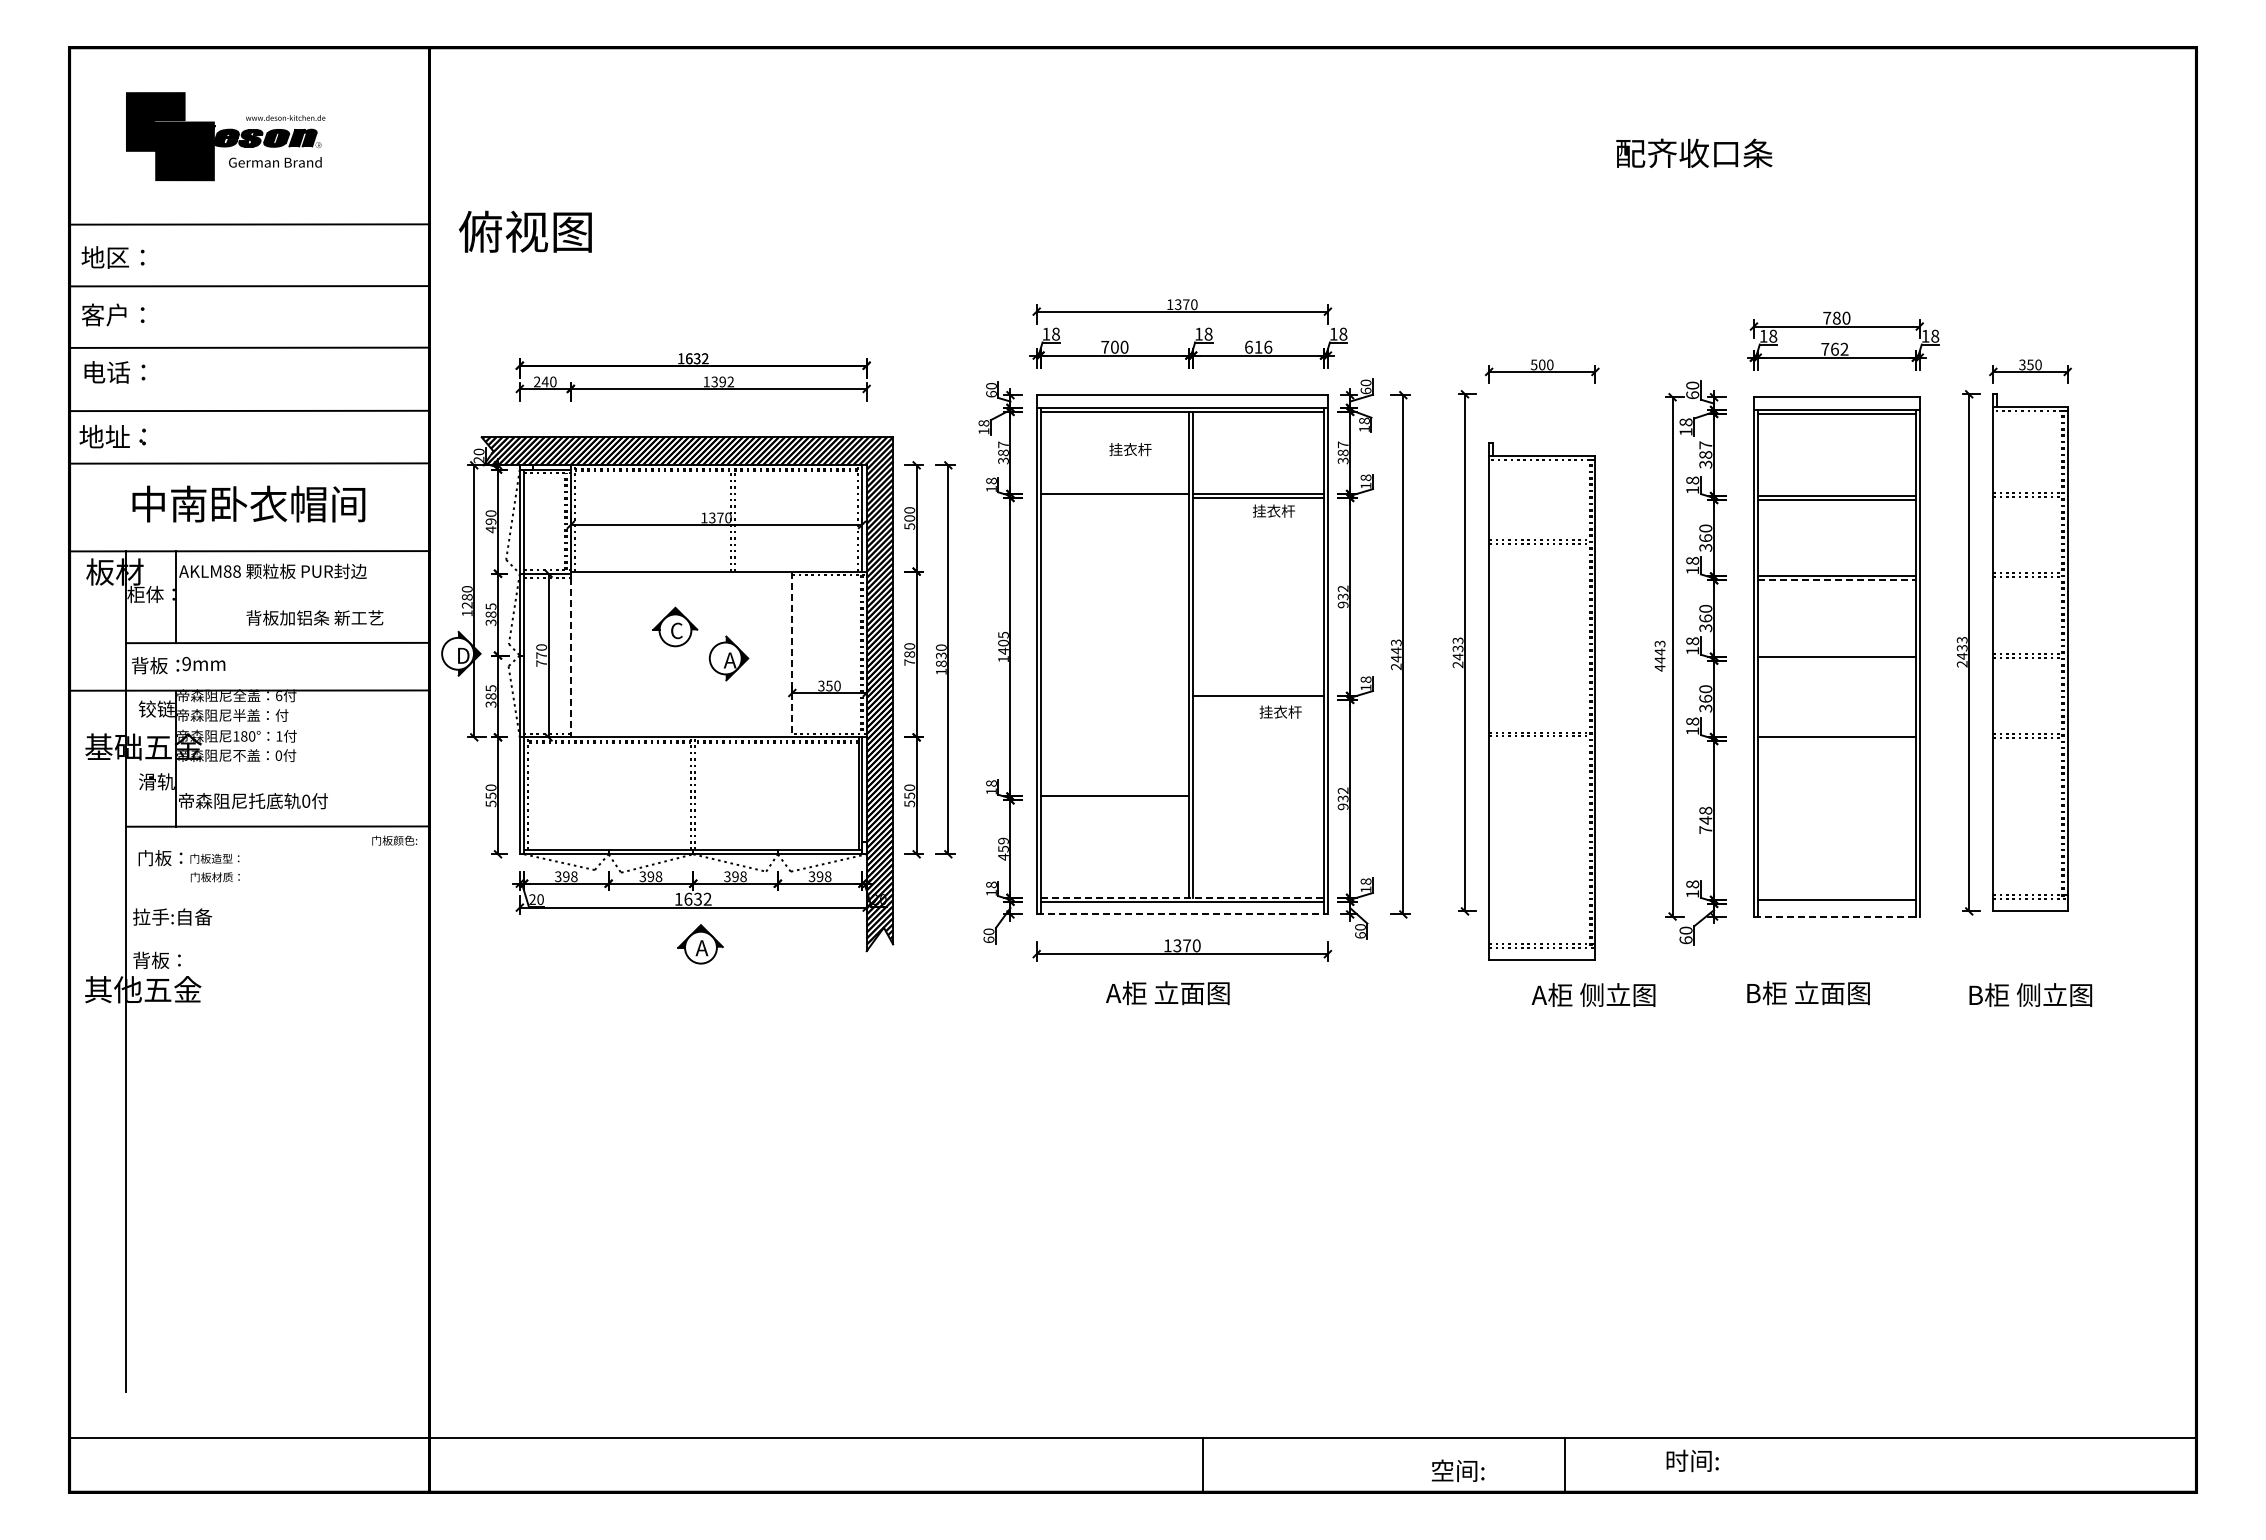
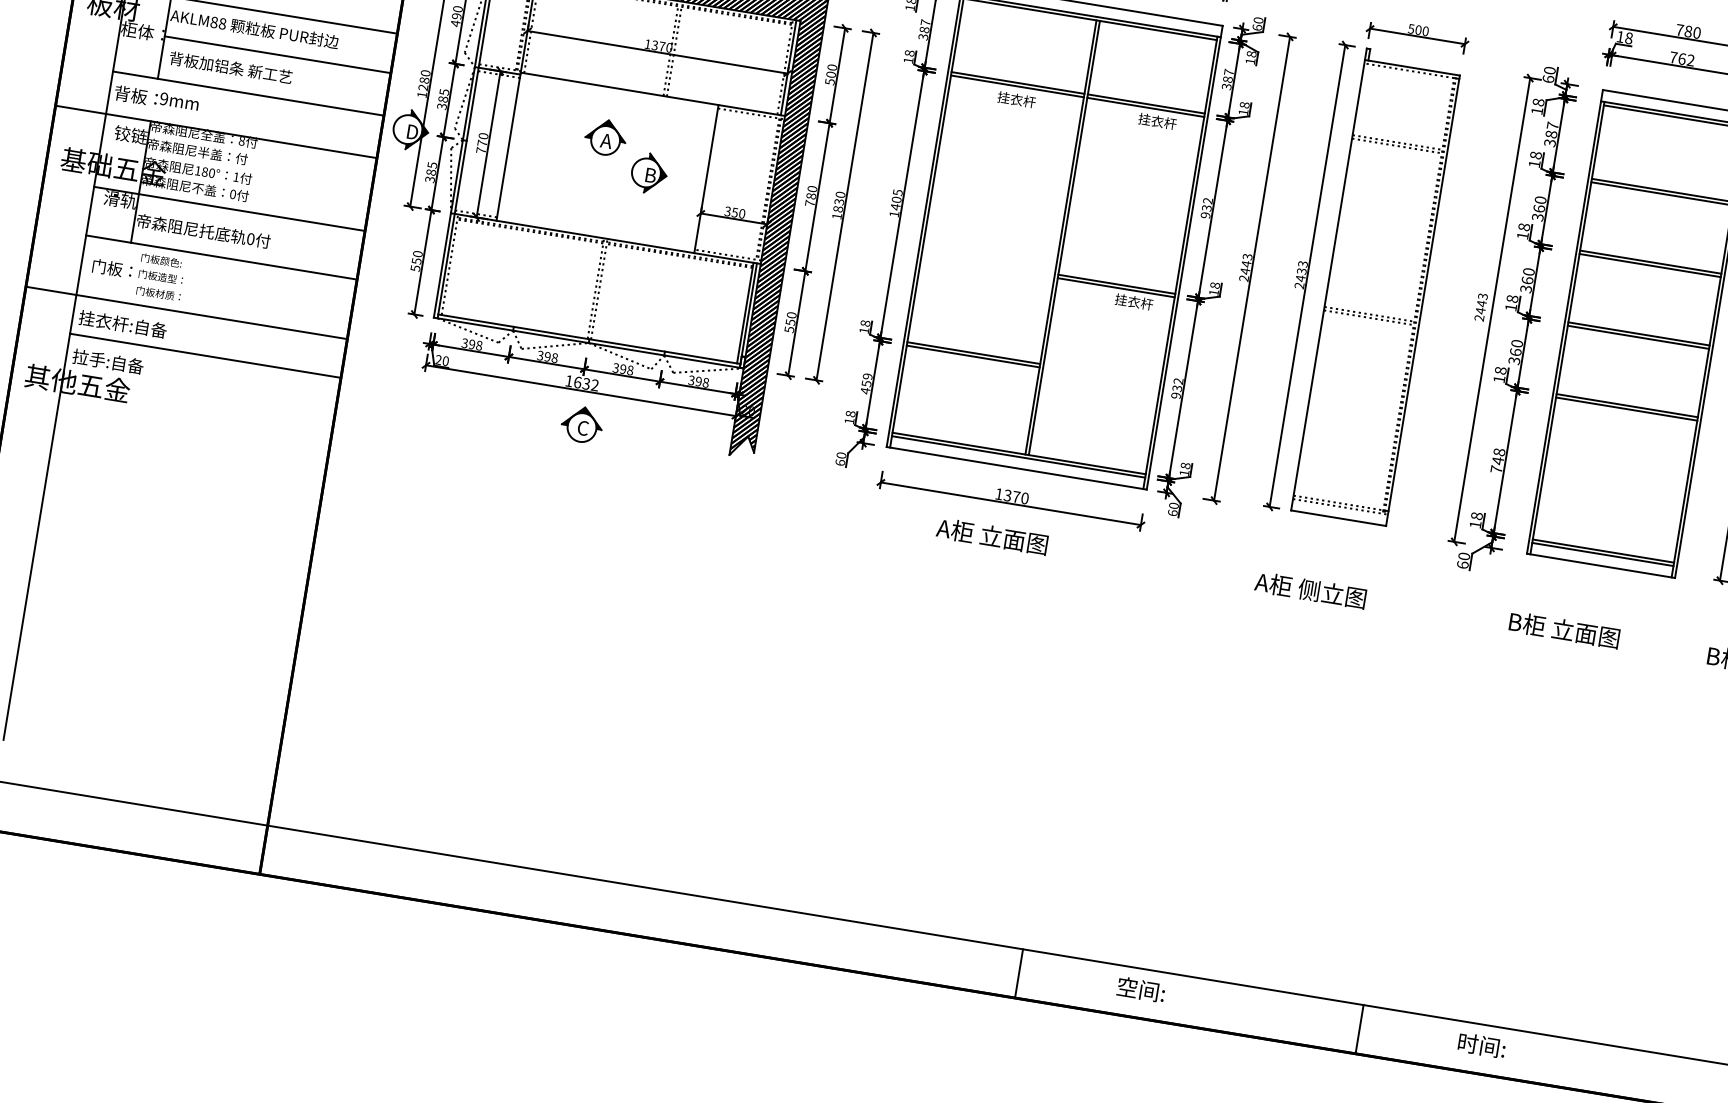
text: (1130, 449) -> (1016, 99), moved
line: (1114, 497) -> (1017, 86), added
line: (1837, 580) -> (1650, 265), dashed -> solid
line: (302, 595) -> (277, 54), added
text: (314, 617) -> (230, 67), moved
text: (676, 630) -> (606, 140), C -> A
line: (792, 654) -> (706, 179), dashed -> solid
line: (570, 657) -> (507, 149), dashed -> solid
text: (729, 660) -> (649, 175), A -> B
line: (1836, 660) -> (1638, 337), added
text: (1659, 667) -> (1479, 317), 4443 -> 2443
text: (278, 696) -> (241, 141), 6 -> 8
line: (1258, 699) -> (1116, 287), added
part: (1541, 701) -> (1375, 286), moved
line: (1836, 740) -> (1626, 408), added
line: (277, 772) -> (229, 209), added
line: (1114, 800) -> (972, 356), added
text: (394, 840) -> (161, 260), moved
line: (249, 893) -> (186, 313), added
line: (1182, 897) -> (1019, 453), dashed -> solid
line: (1836, 903) -> (1602, 554), added
line: (1182, 914) -> (1016, 468), dashed -> solid
text: (181, 916) -> (122, 323), 拉手:自备 -> 挂衣杆:自备
line: (1836, 916) -> (1600, 565), dashed -> solid
line: (277, 936) -> (205, 355), added
text: (701, 948) -> (582, 428), A -> C
text: (172, 960) -> (108, 361), 背板： -> 拉手:自备
text: (1593, 994) -> (1310, 589), moved
text: (1692, 1460) -> (1481, 1045), moved
line: (1203, 1464) -> (1019, 973), moved
line: (1565, 1464) -> (1359, 1028), moved
text: (1457, 1470) -> (1140, 989), moved

